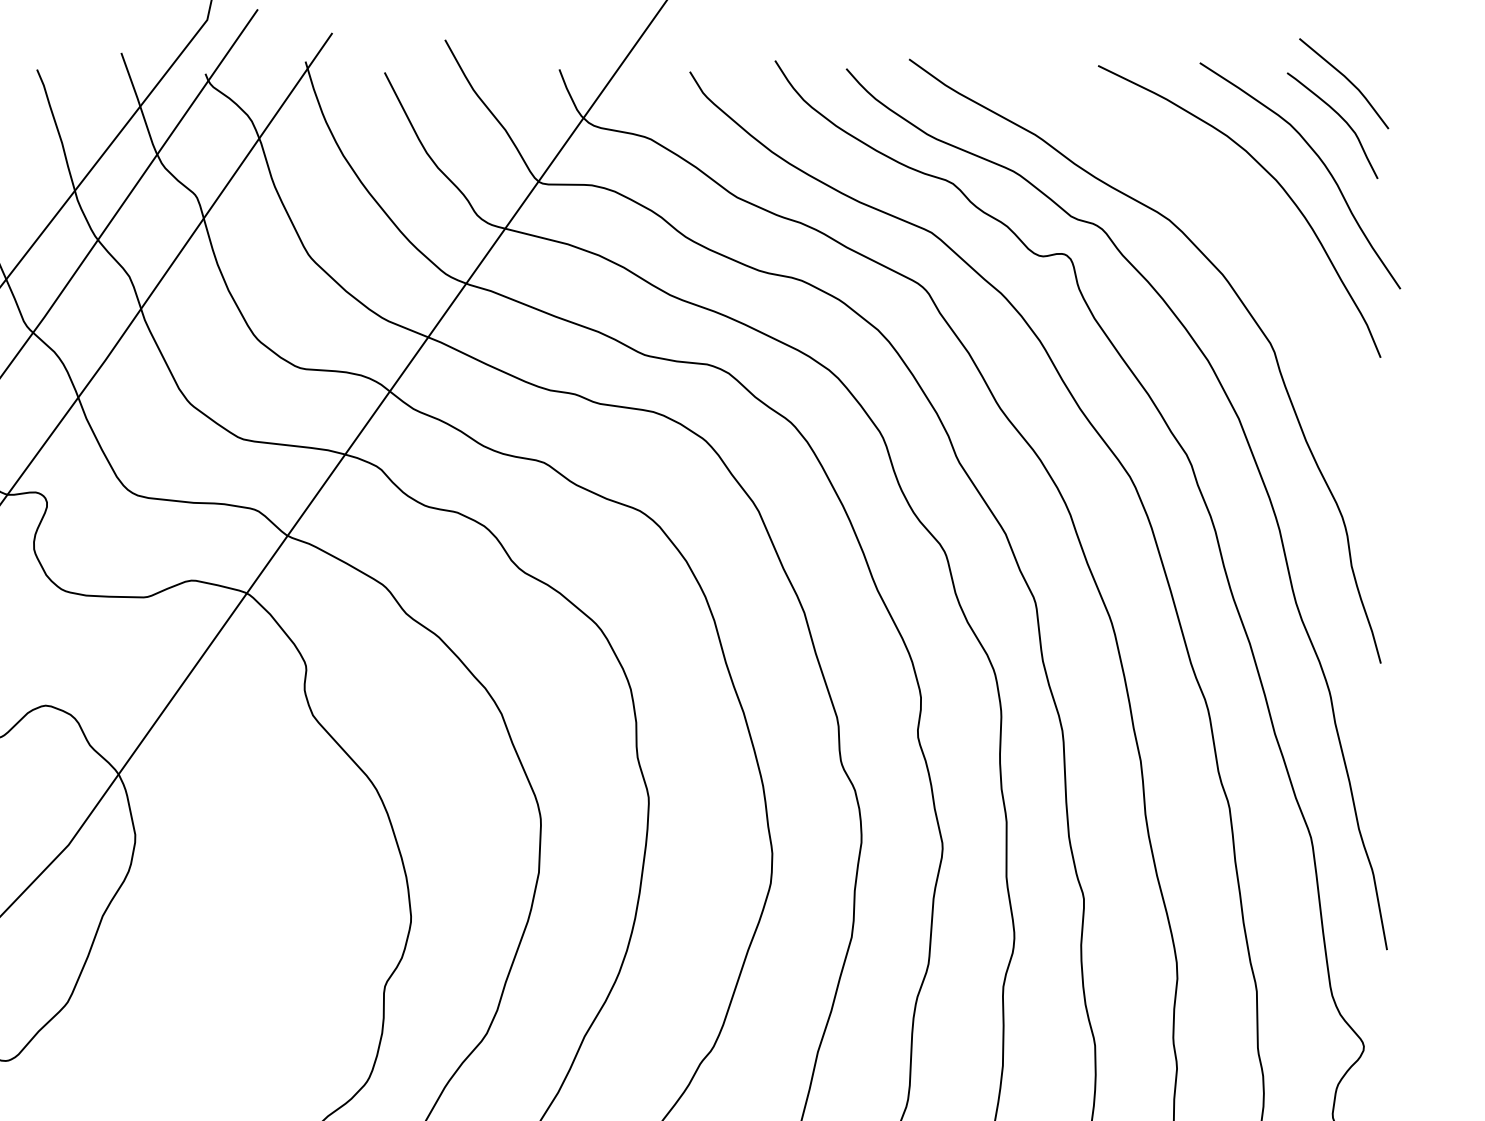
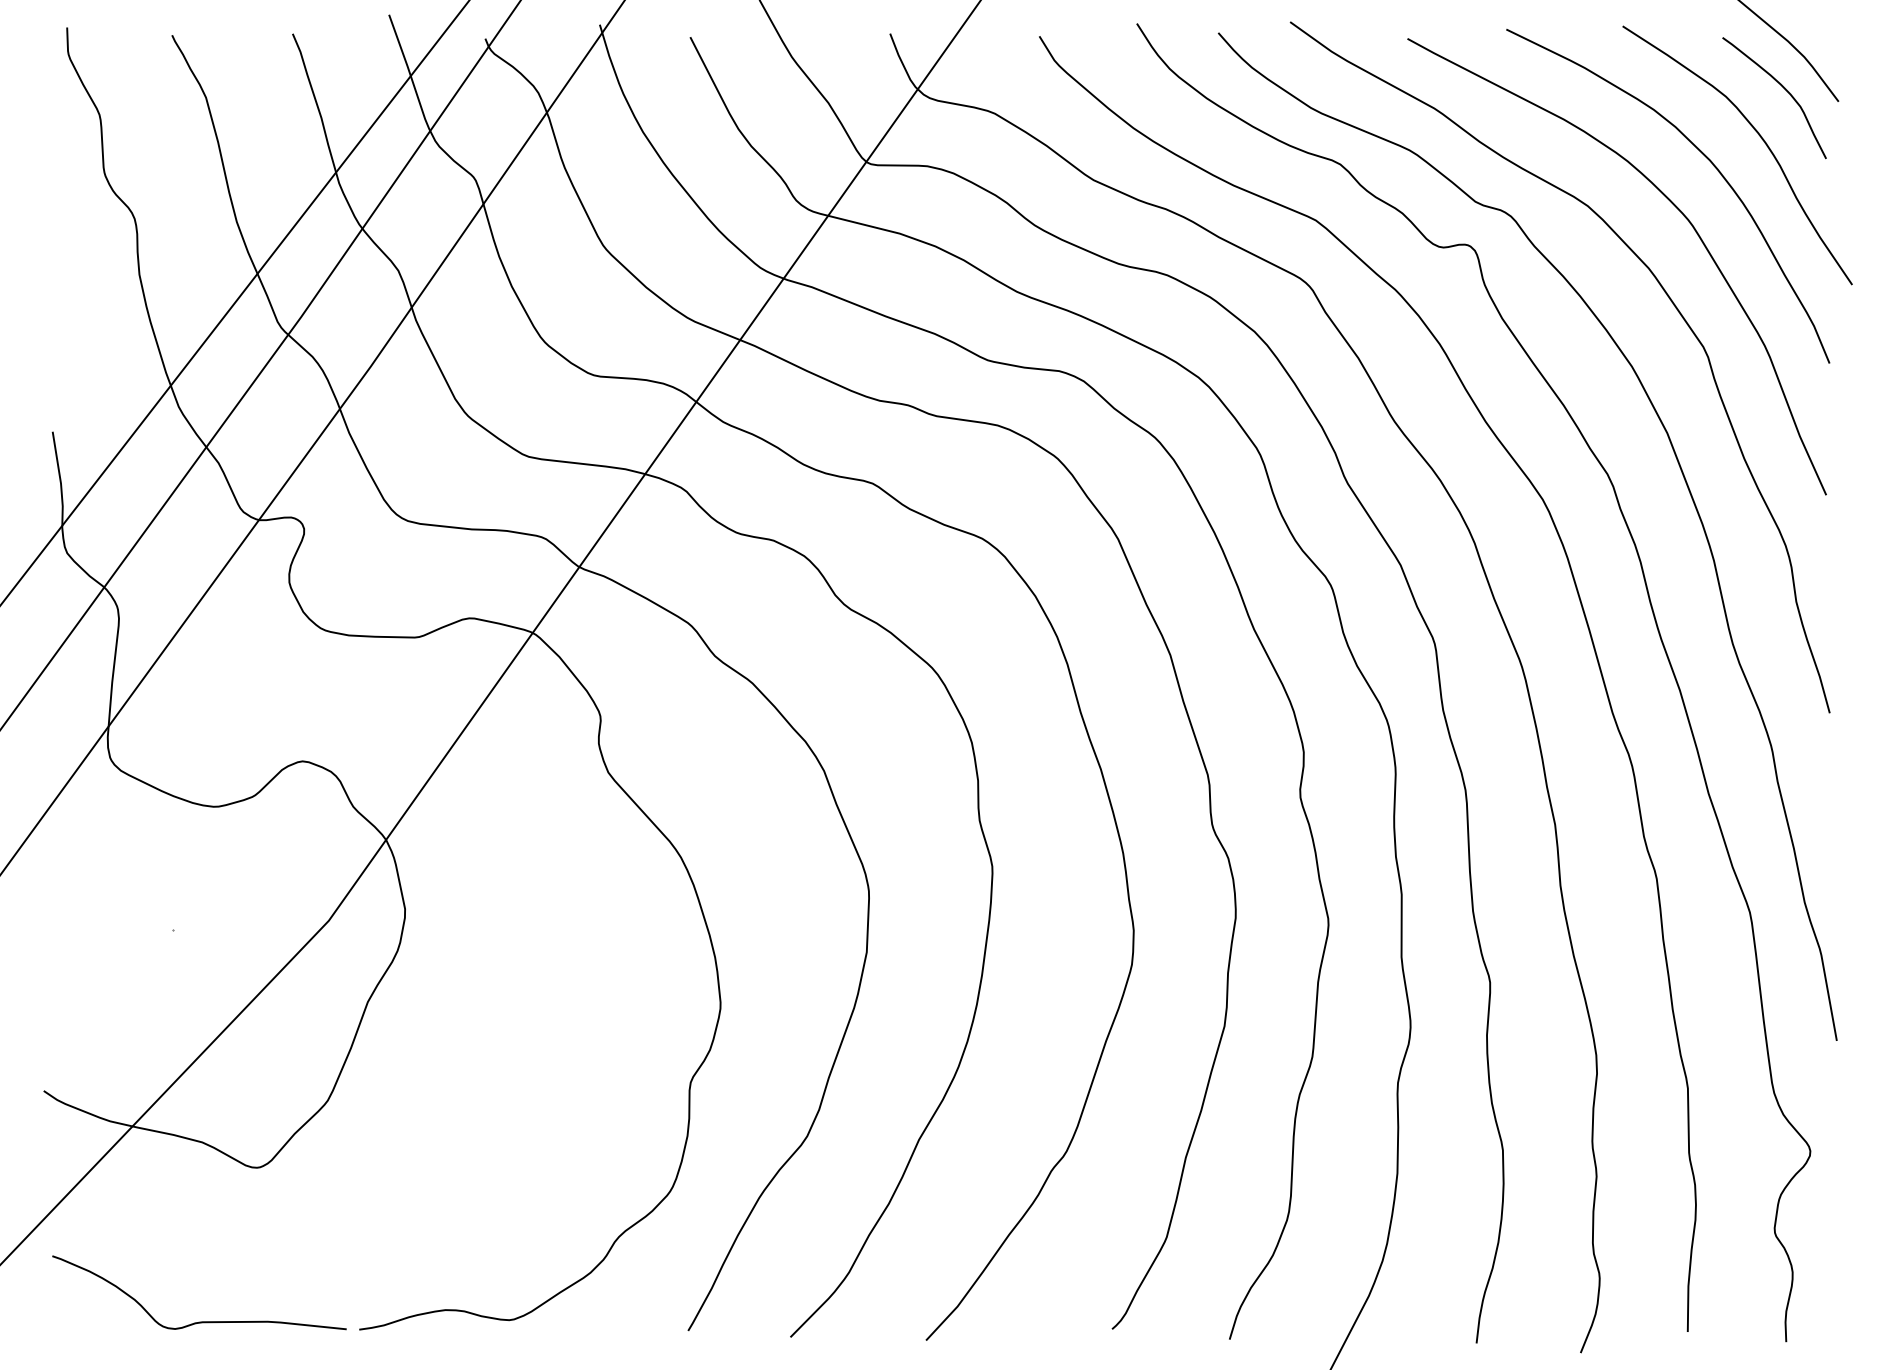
curve: (1246, 221) -> (1675, 207), added

